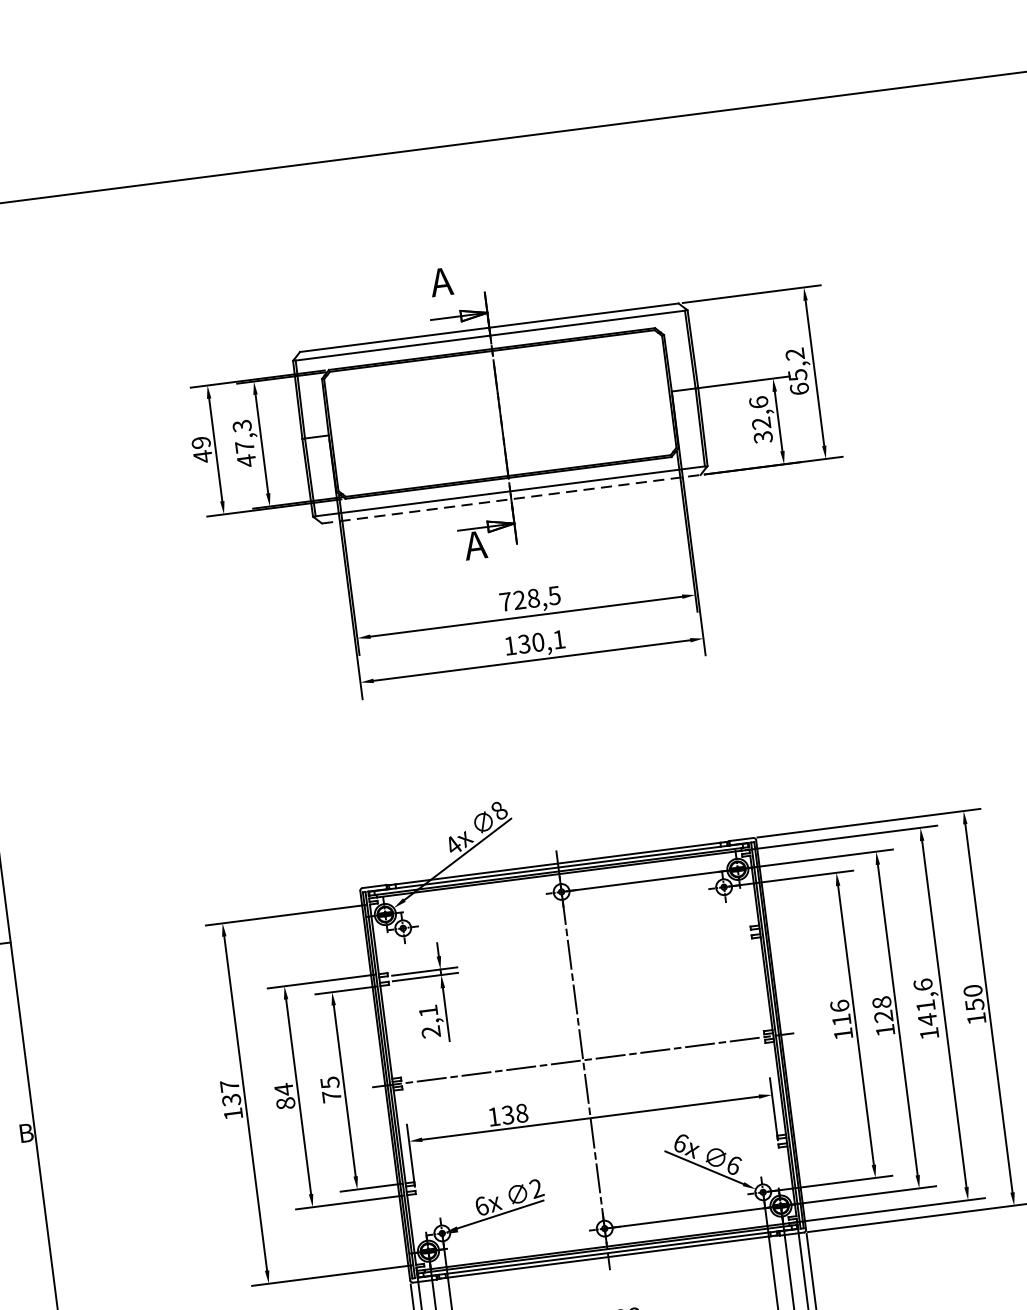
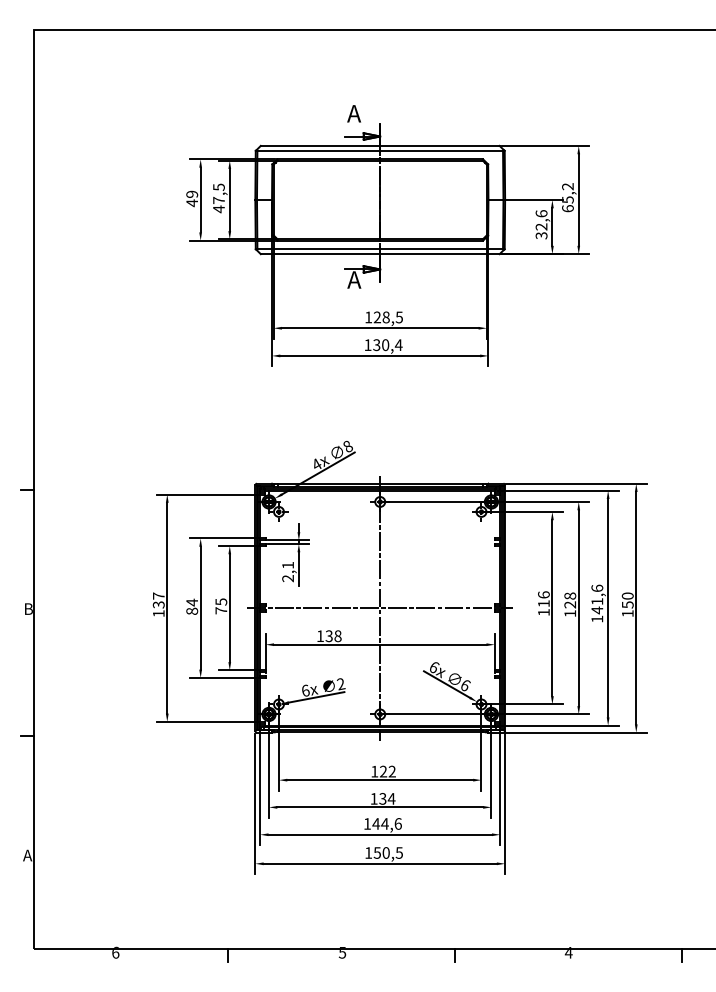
text: (241, 424) -> (218, 186), 47,3 -> 47,5
line: (511, 499) -> (380, 254), dashed -> solid
text: (505, 602) -> (368, 317), 728,5 -> 128,5
text: (558, 638) -> (398, 344), 130,1 -> 130,4

